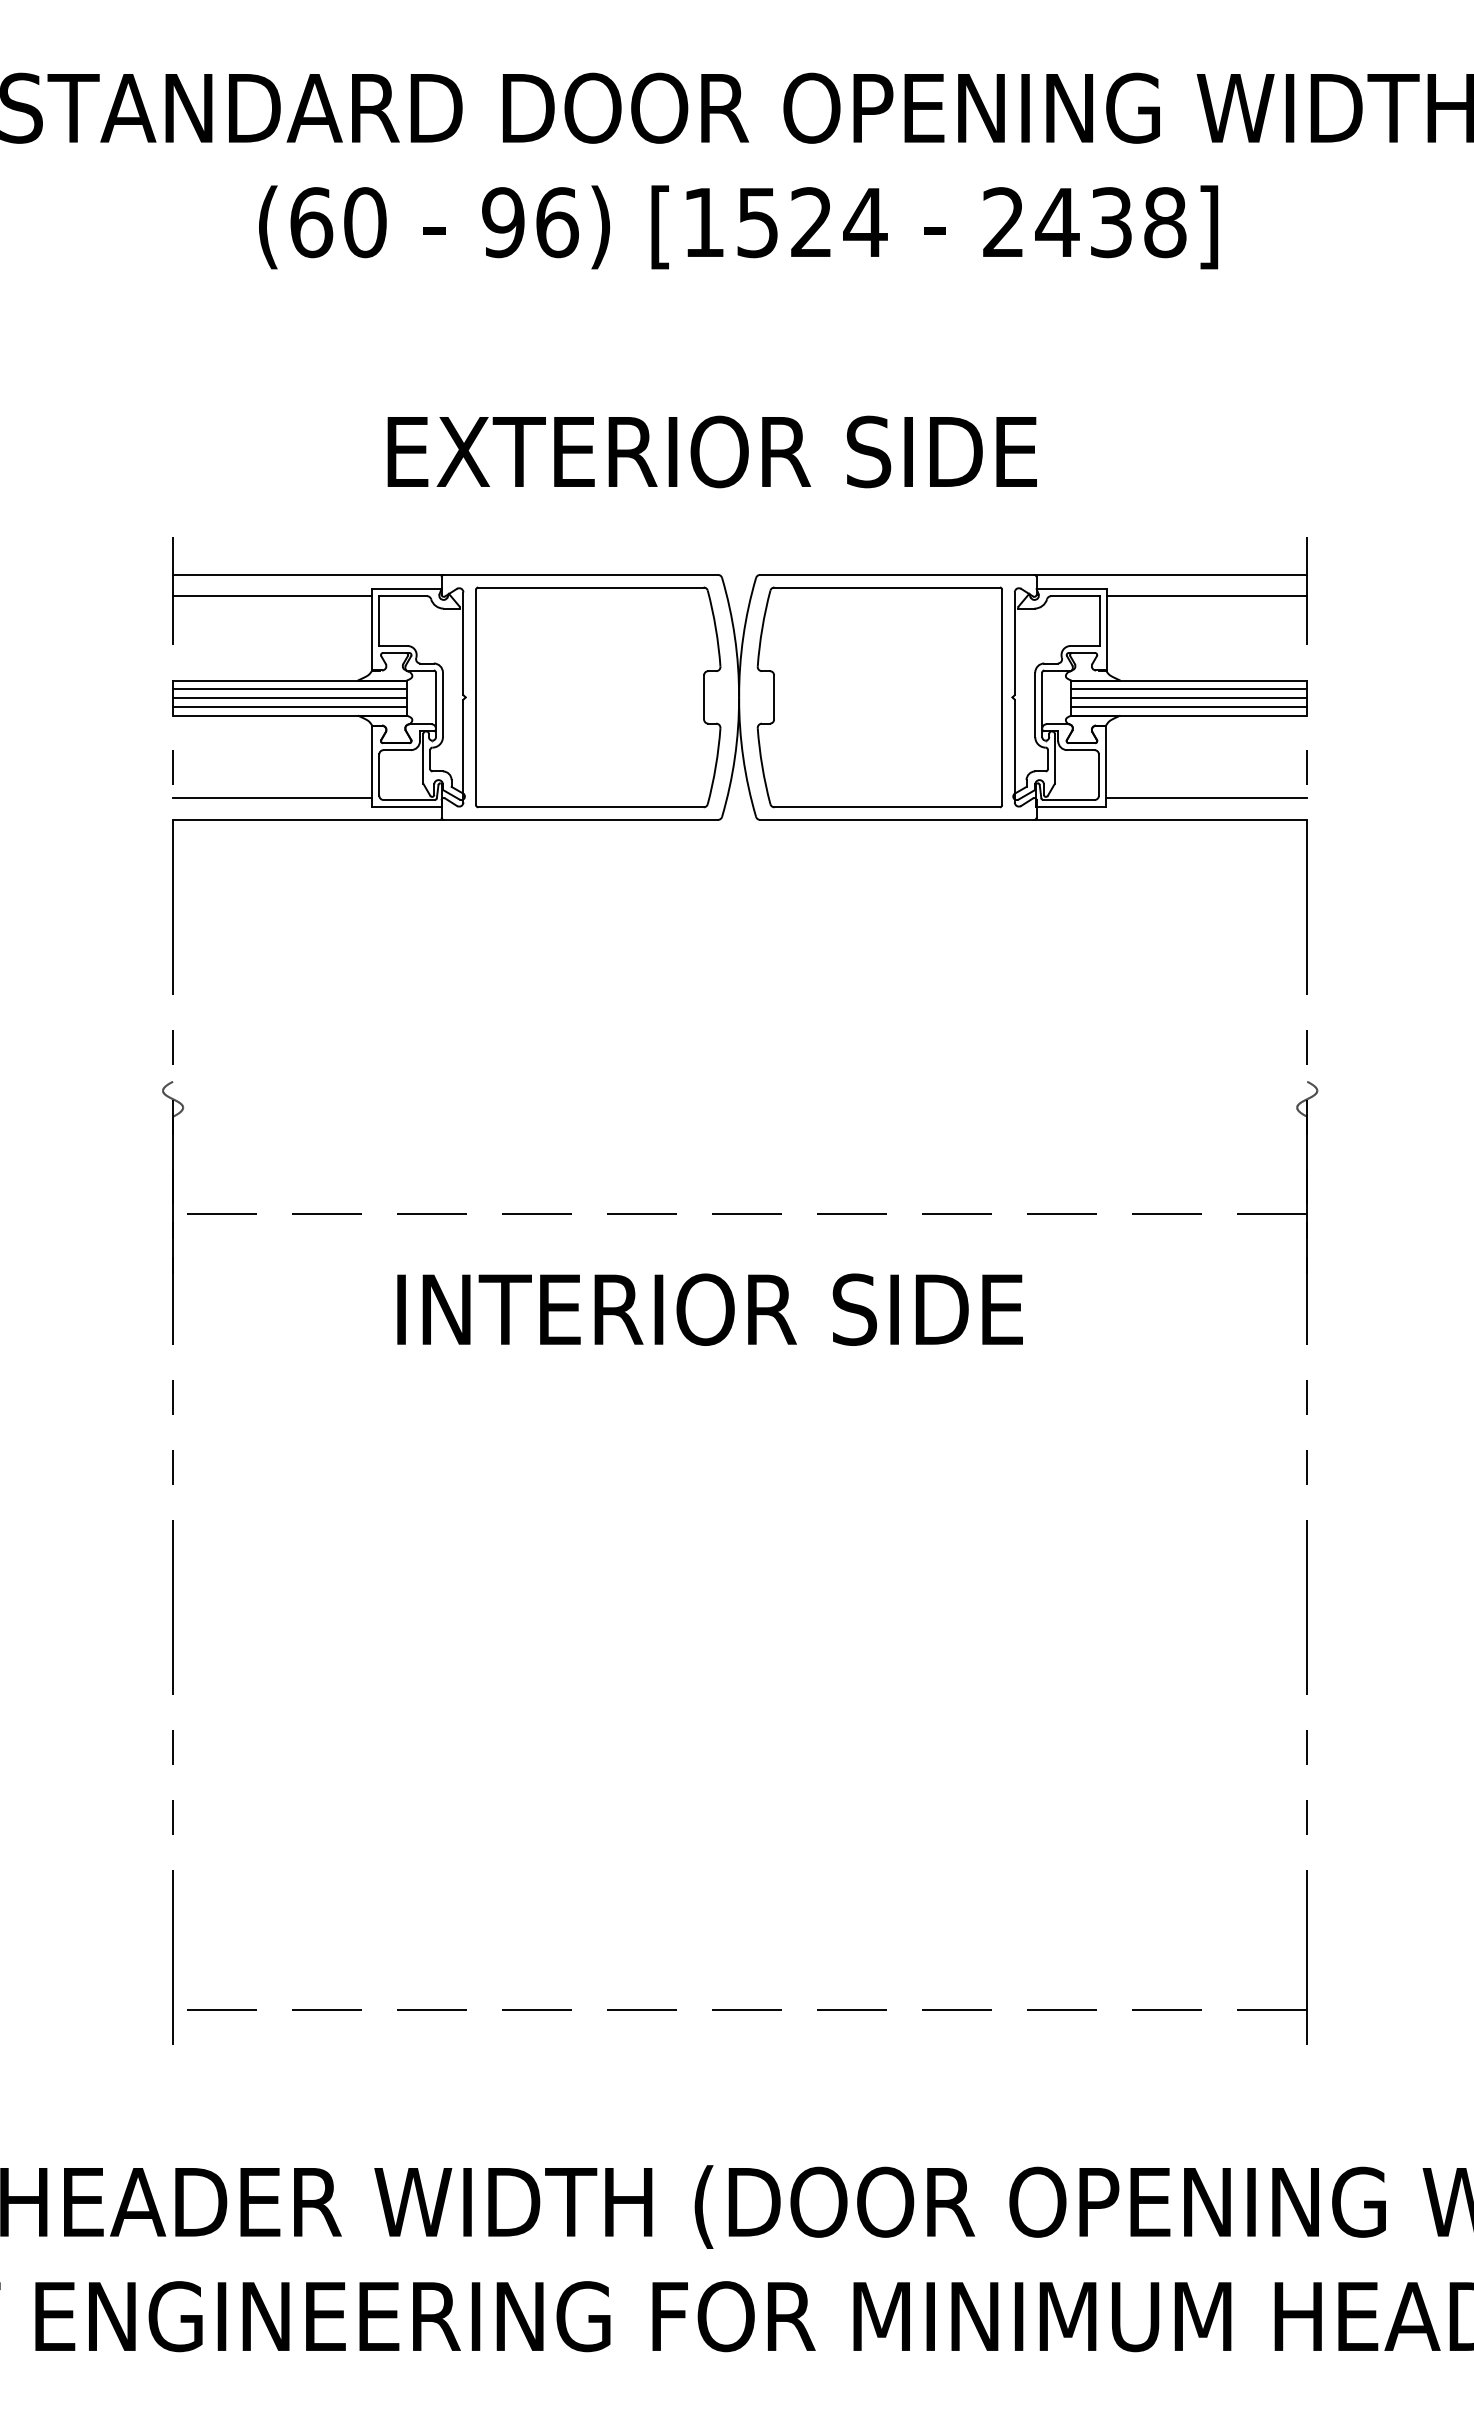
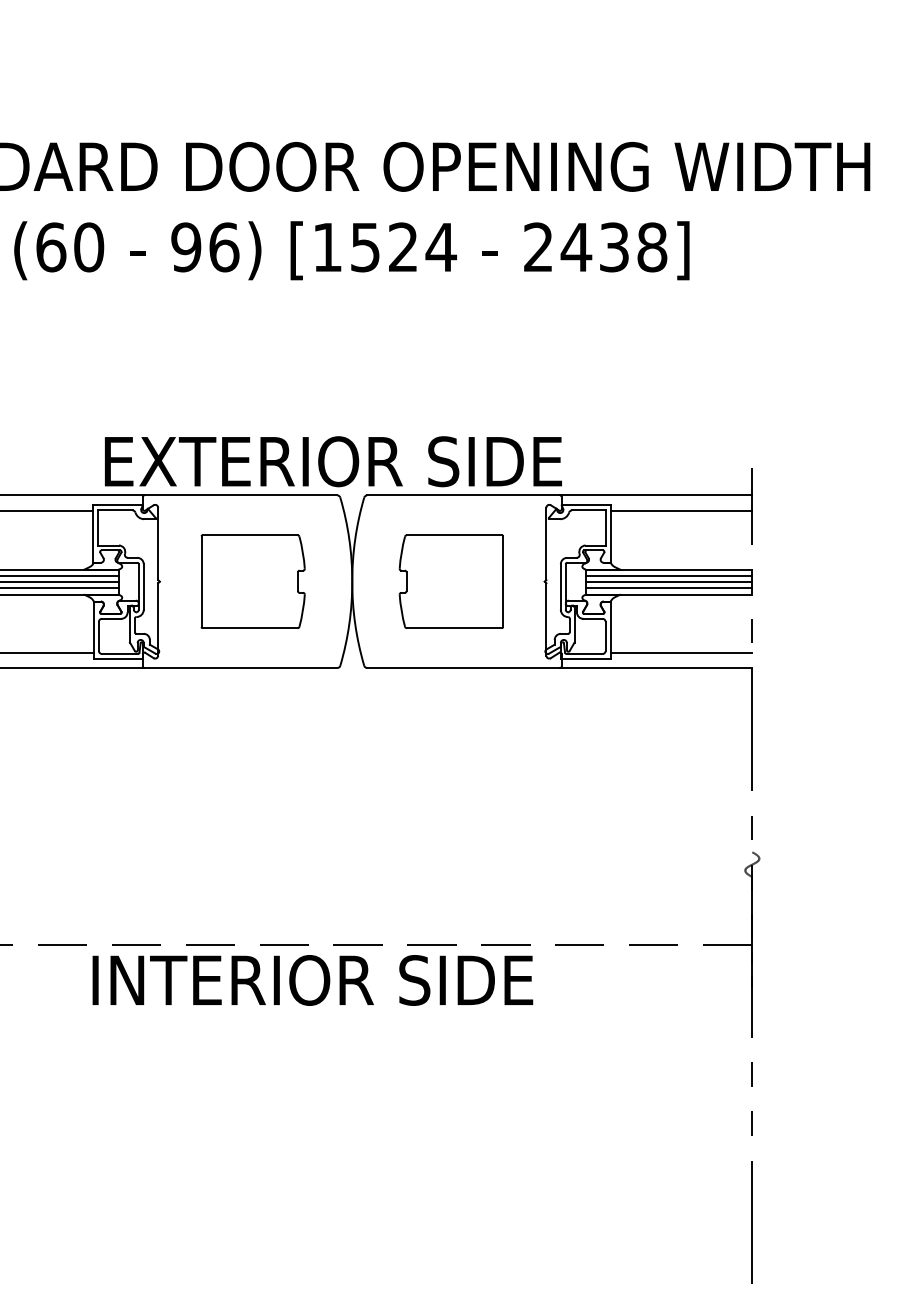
text: (711, 451) -> (332, 461), moved
part: (598, 697) -> (253, 581), size x0.6
part: (879, 697) -> (451, 581), size x0.6
text: (709, 1309) -> (312, 980), moved

